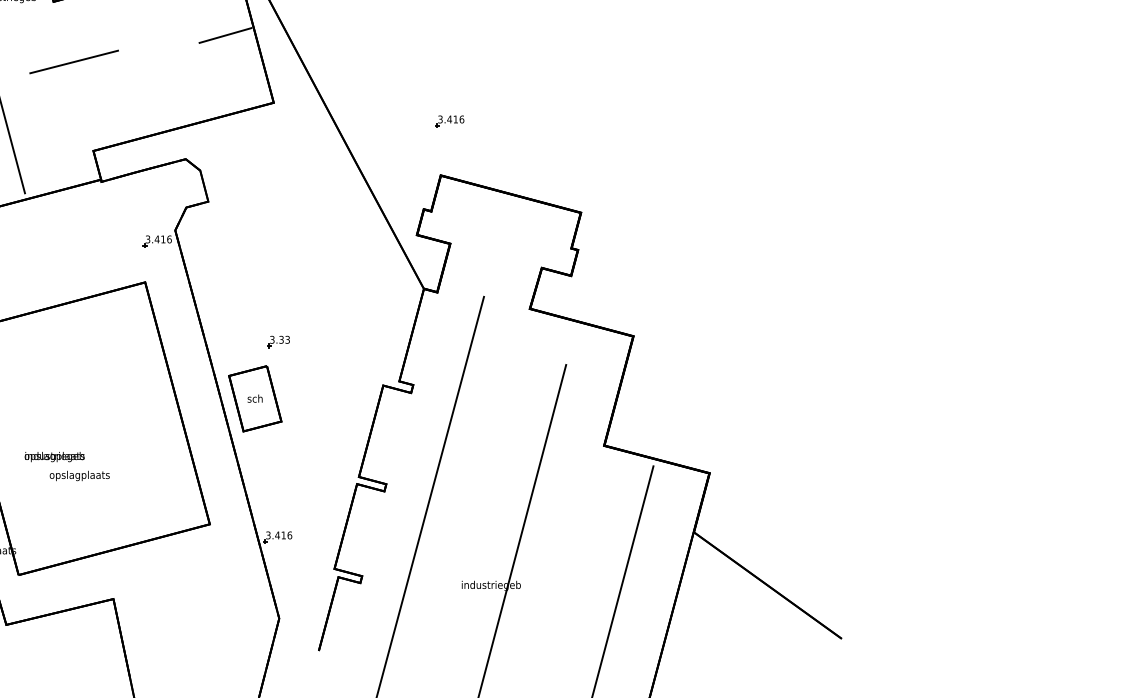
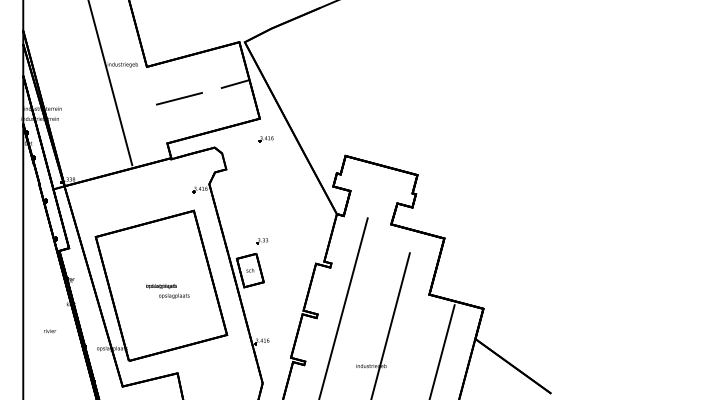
line: (74, 61) -> (179, 98), moved
part: (448, 121) -> (265, 139), moved
text: (66, 466) -> (167, 291), moved

